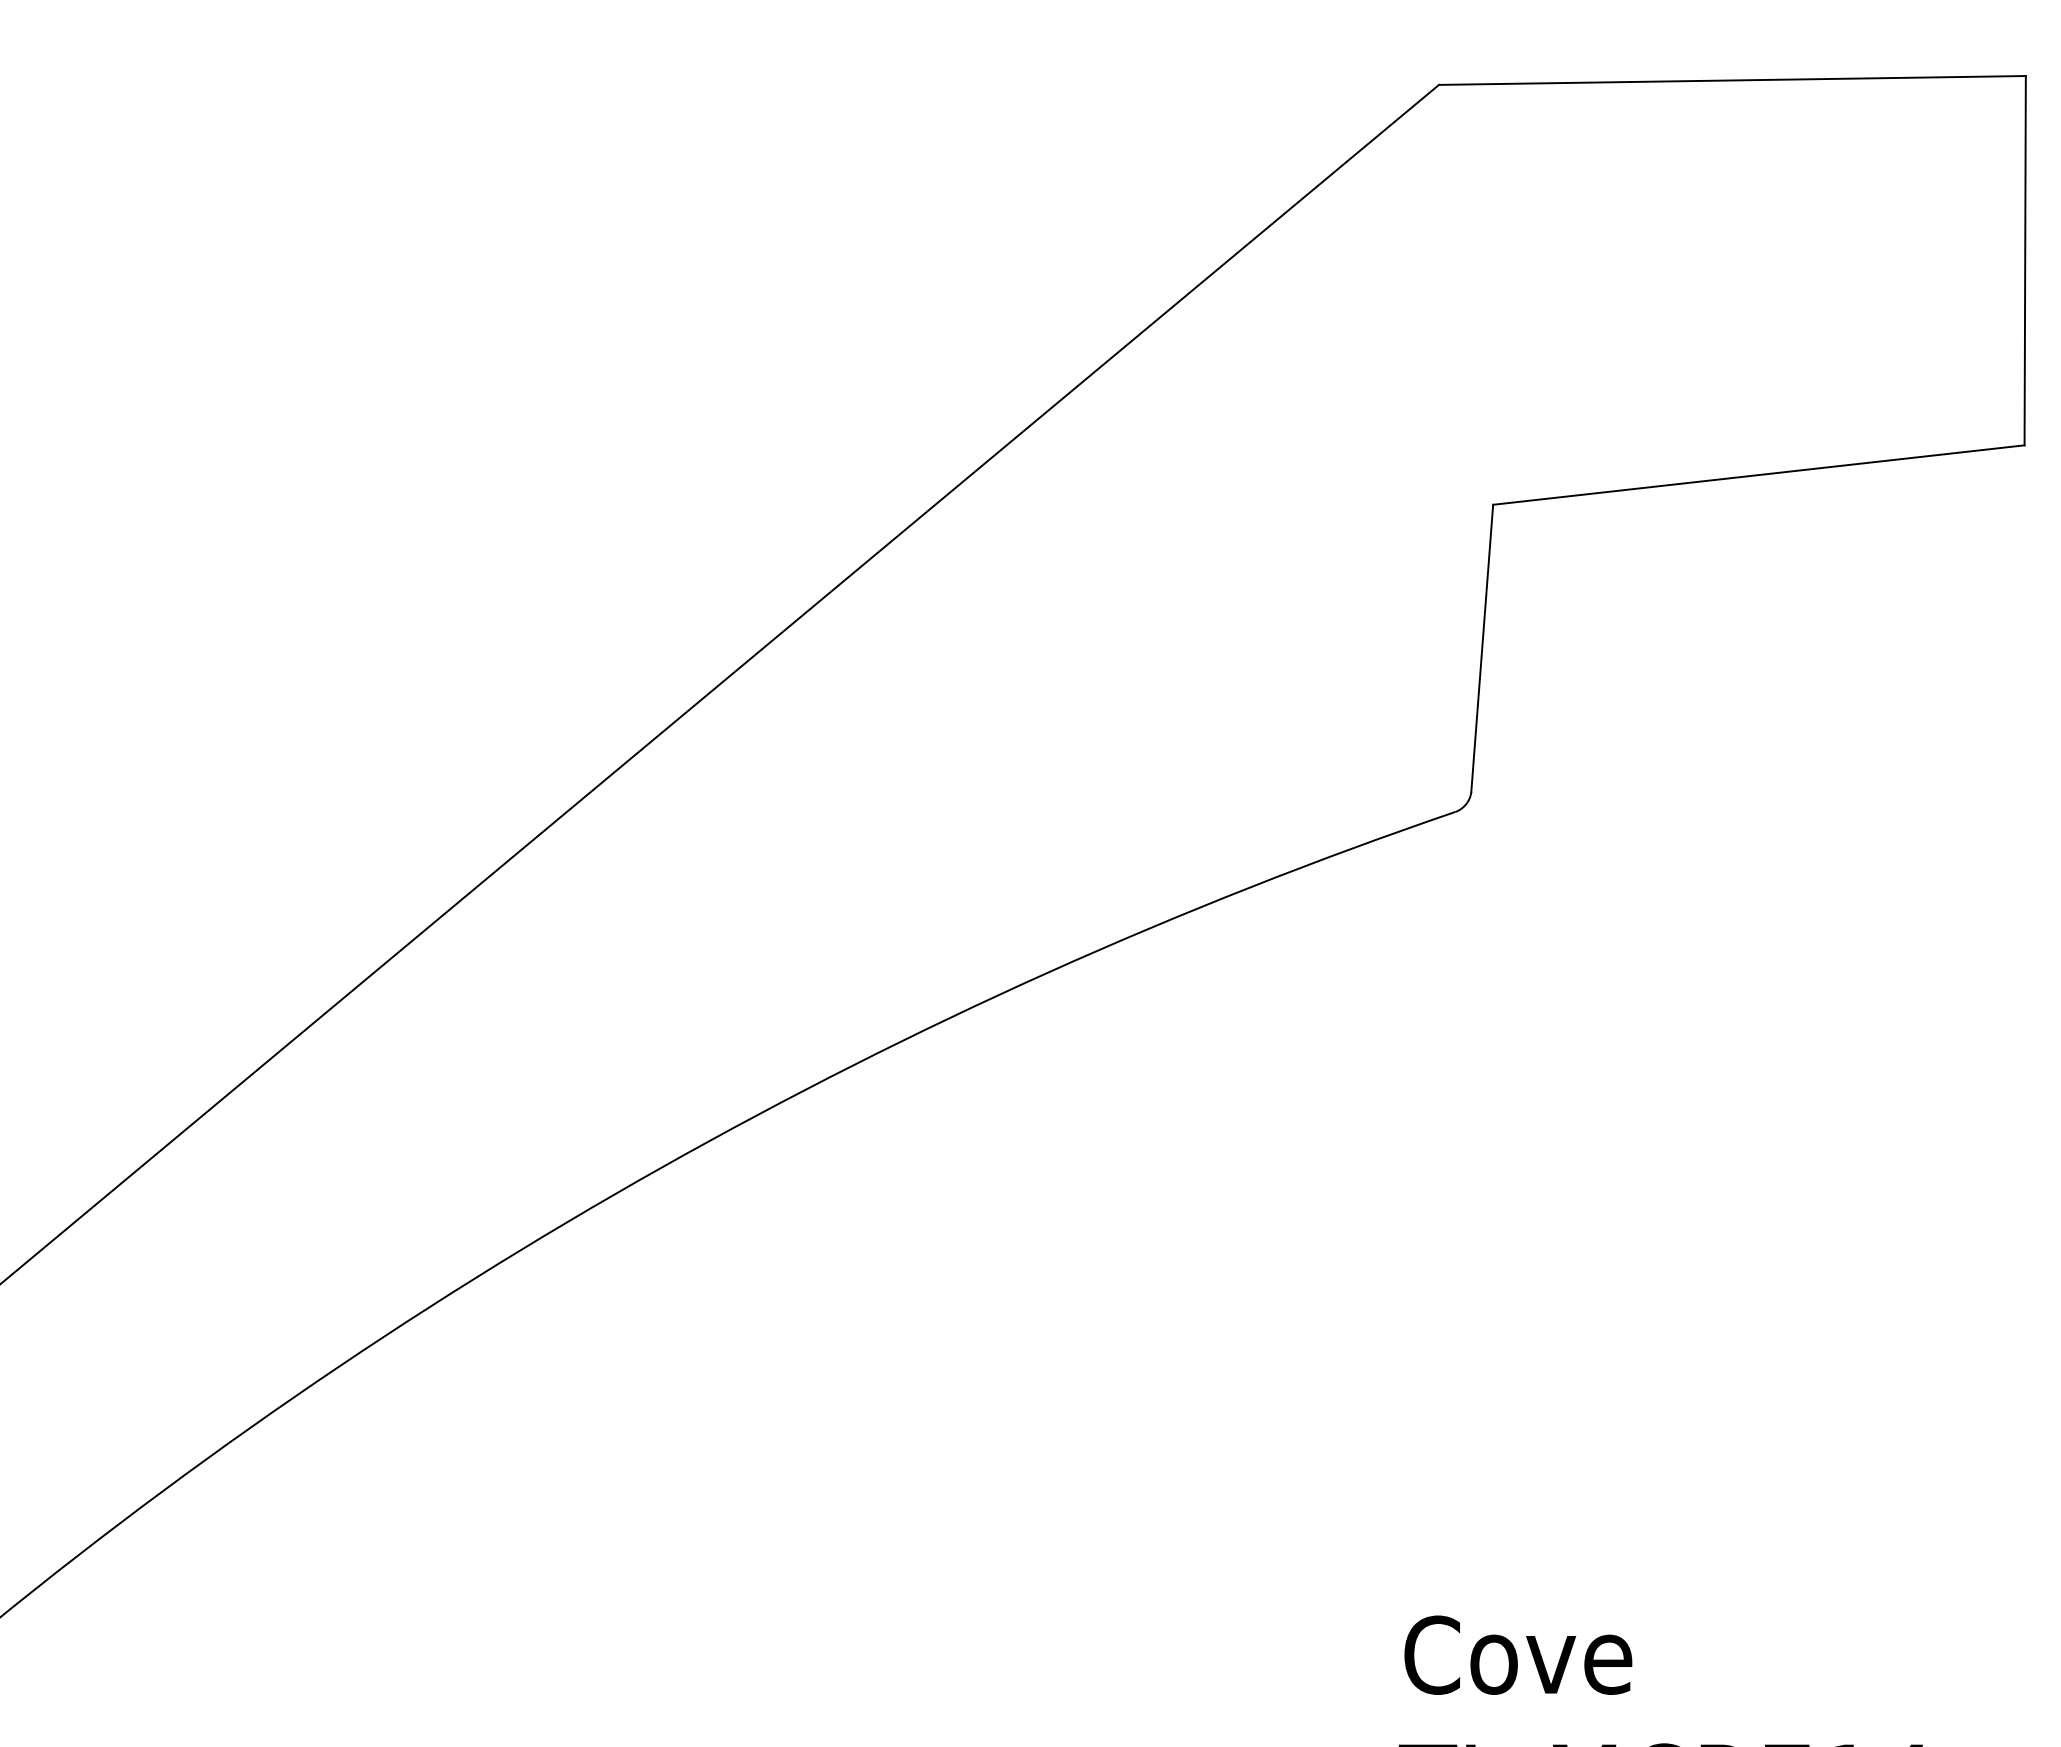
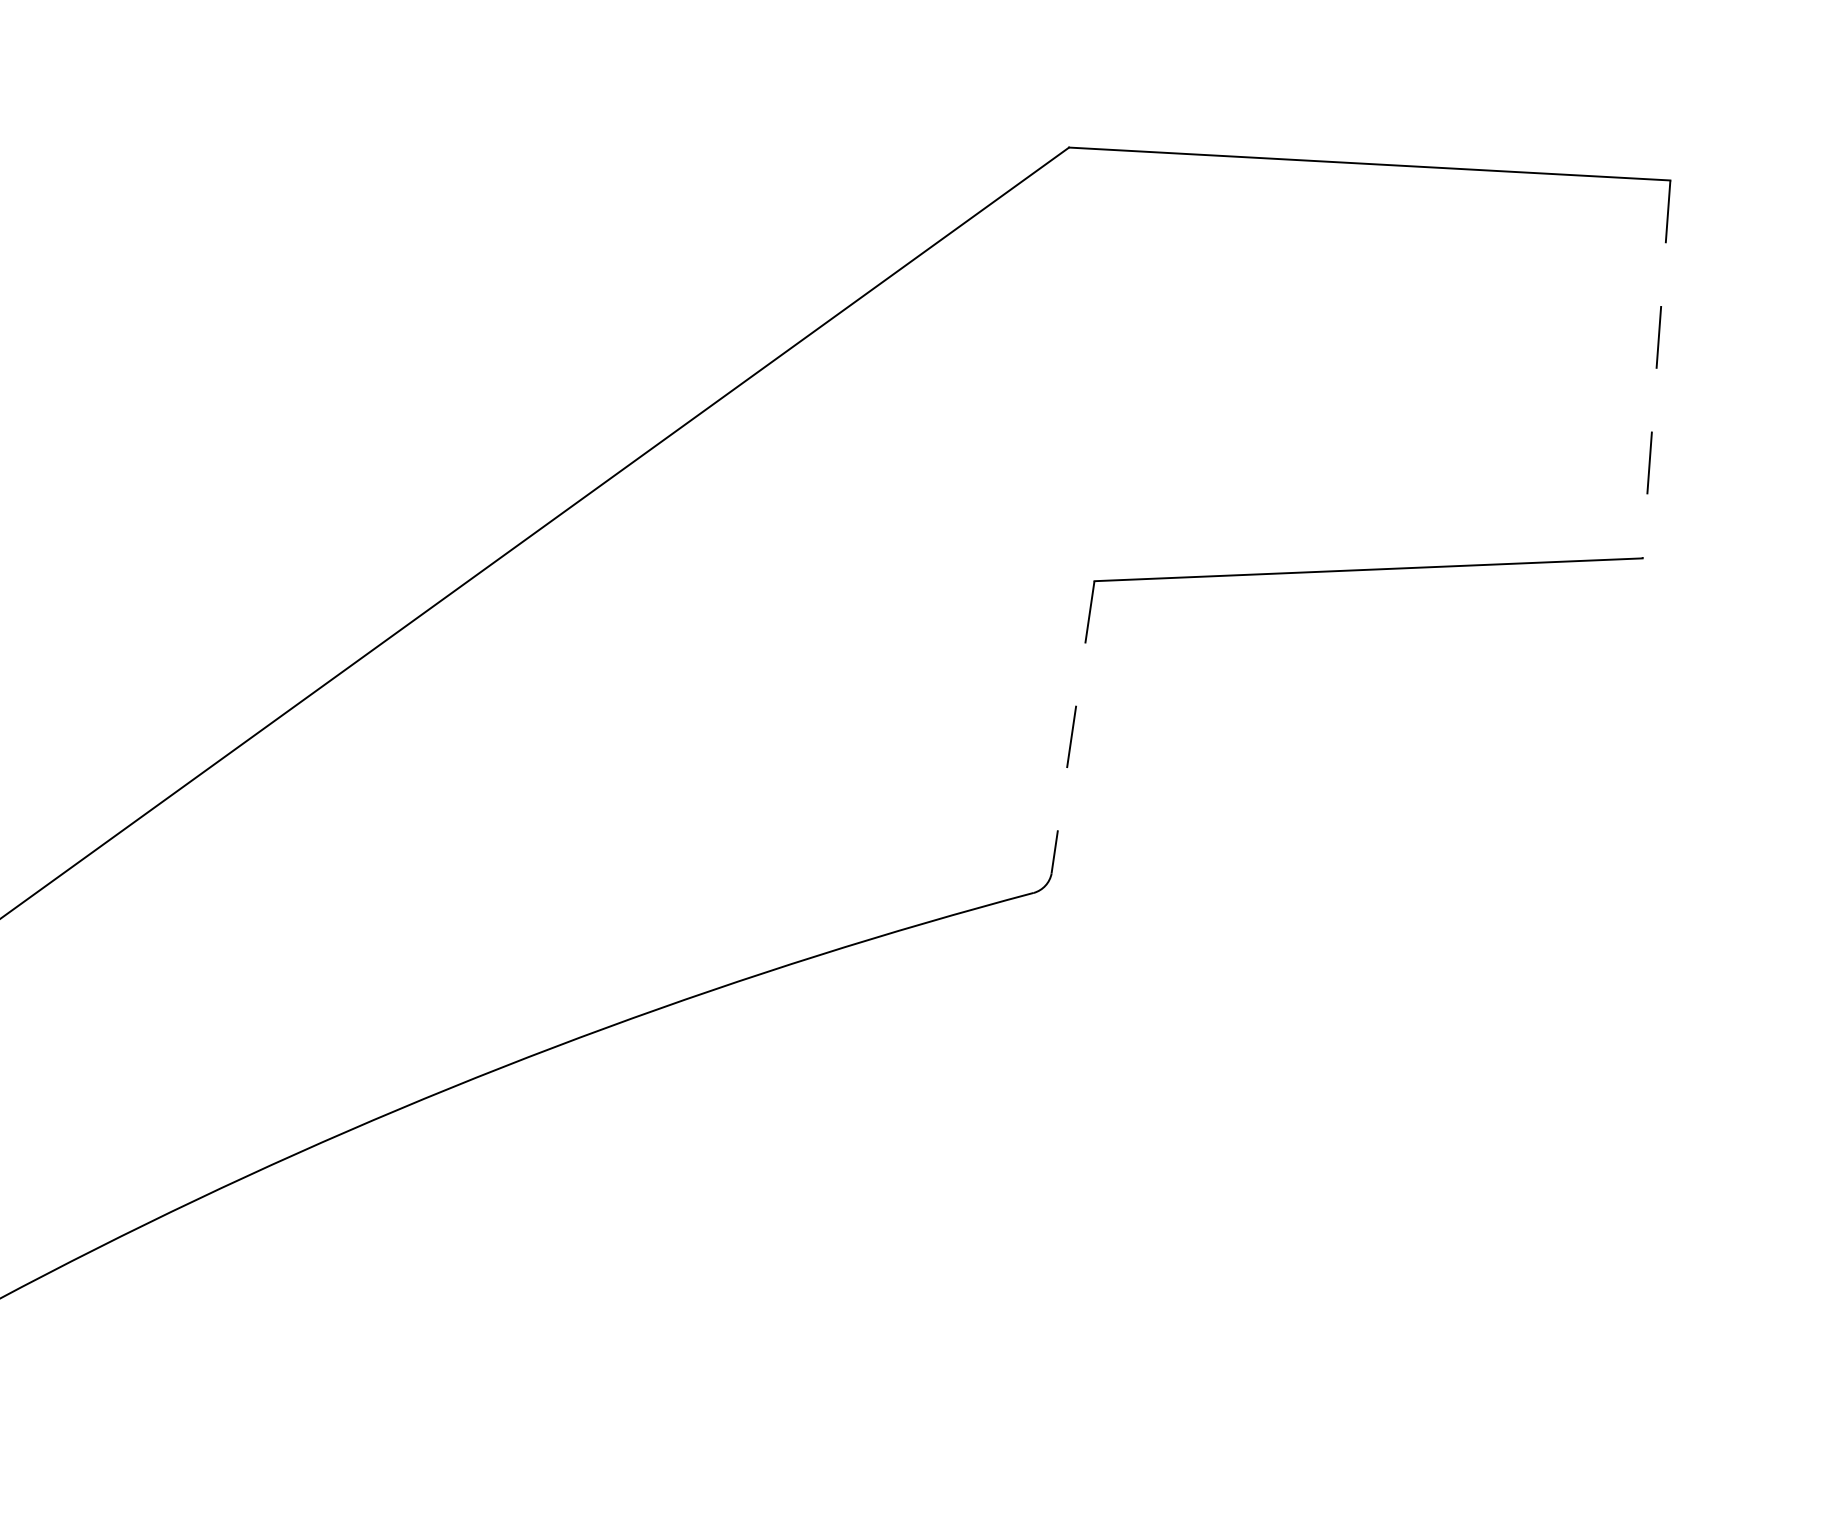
line: (2025, 260) -> (1656, 369), solid -> dashed
line: (1482, 648) -> (1073, 727), solid -> dashed

